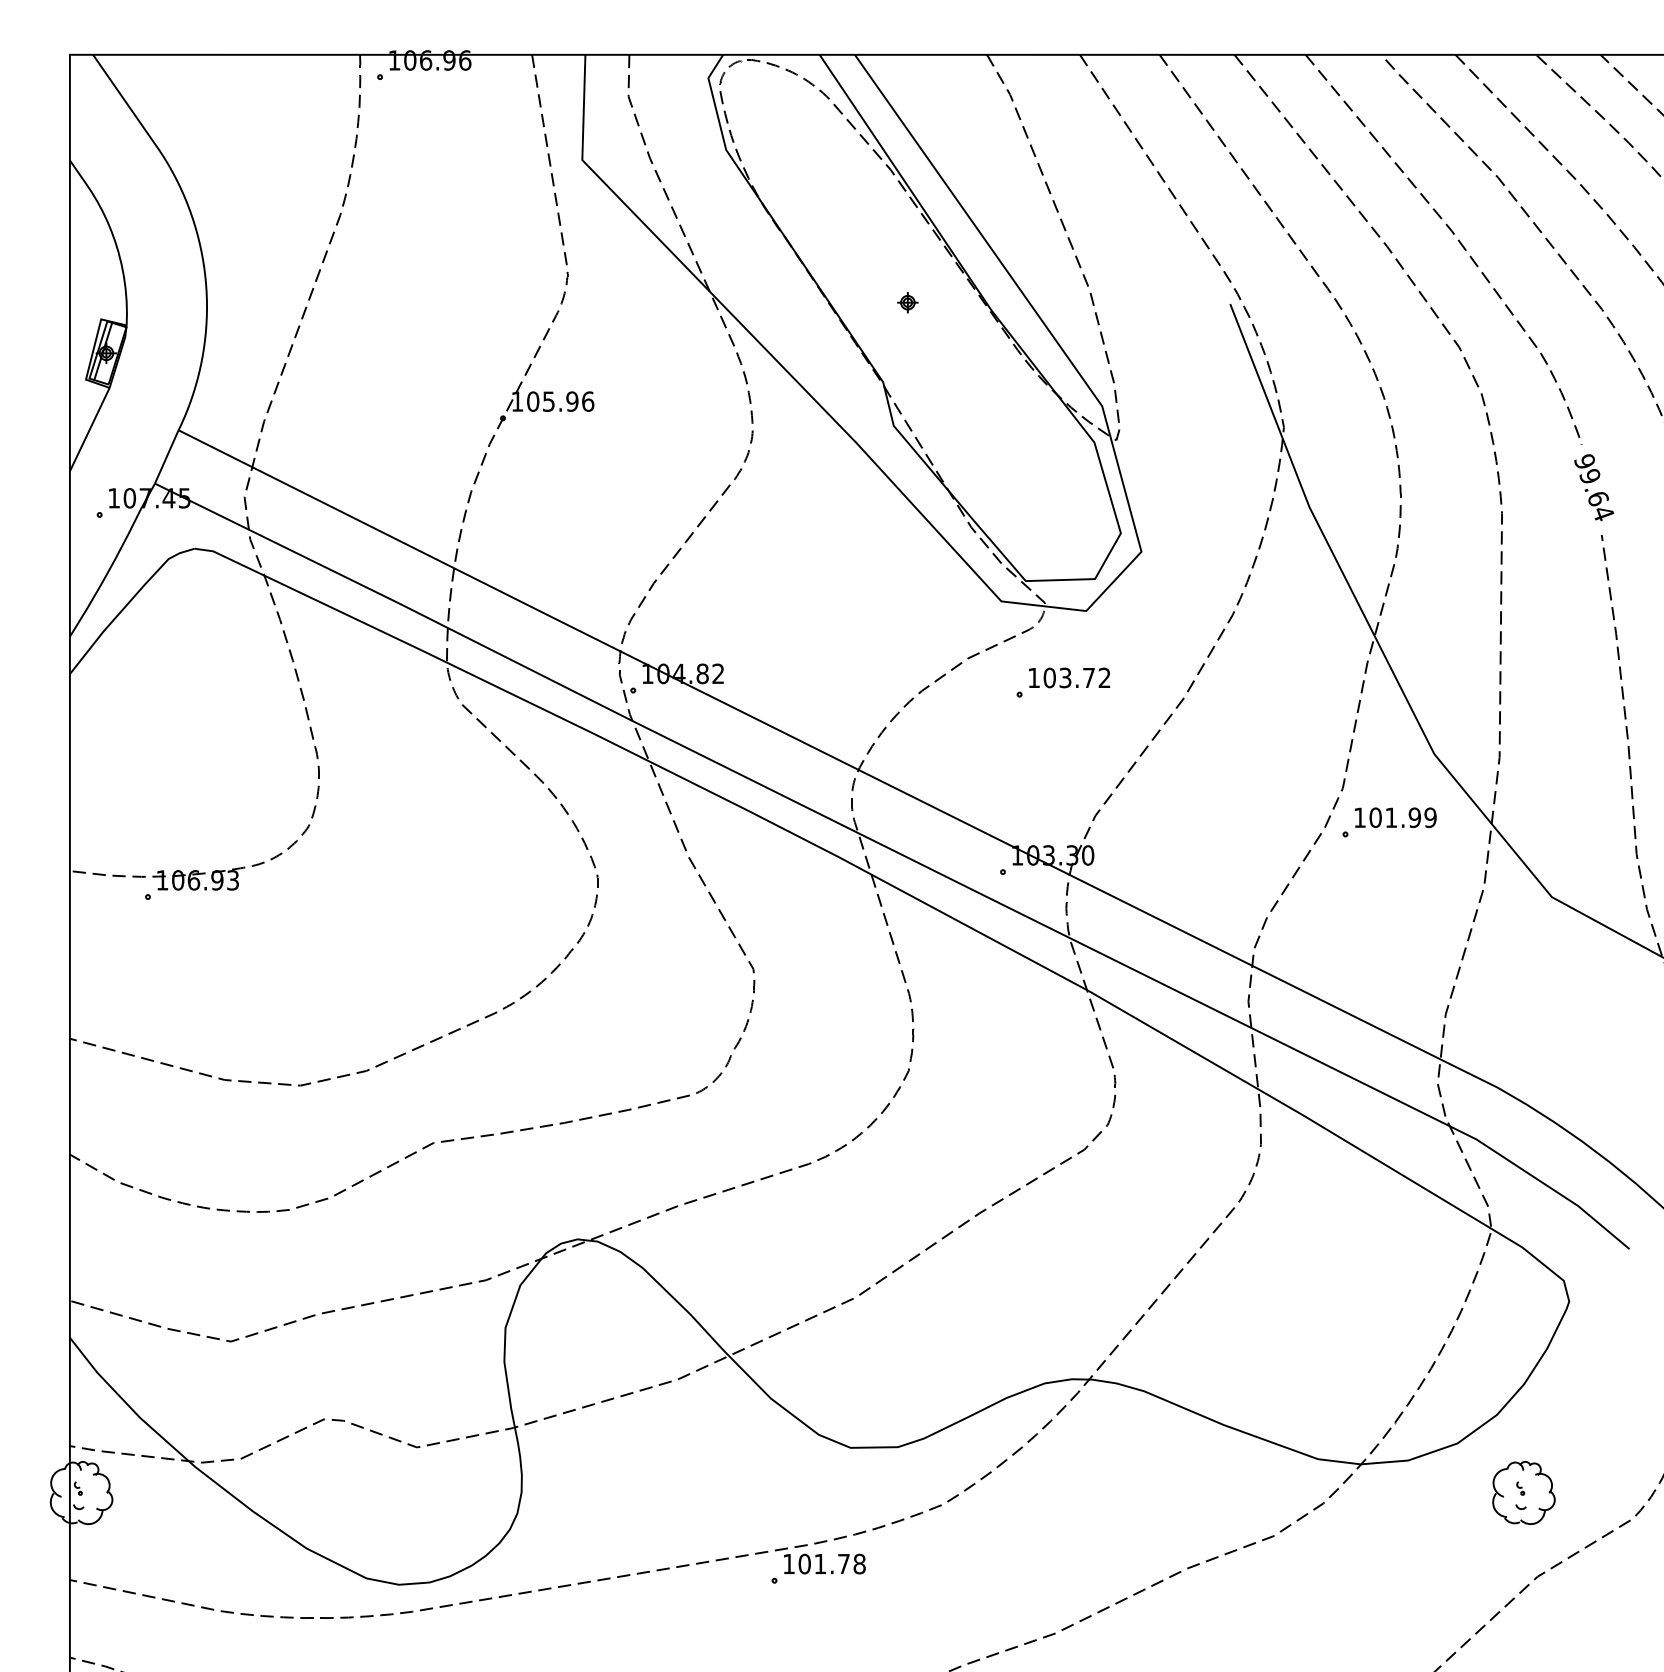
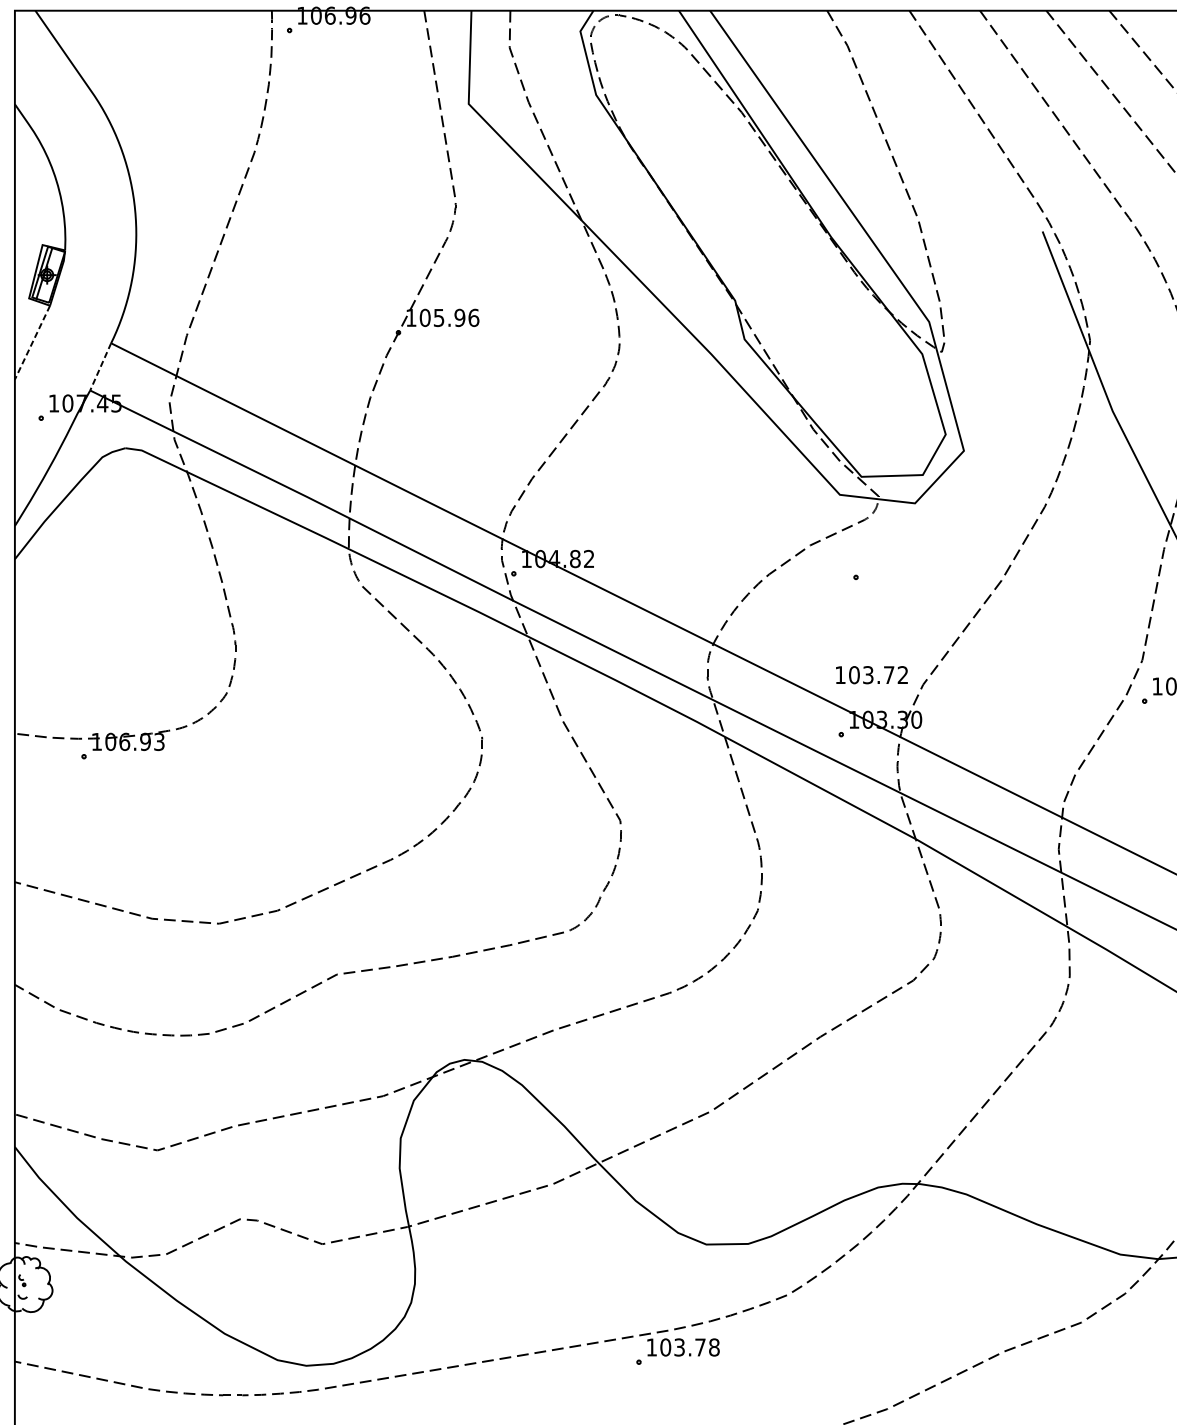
part: (907, 302) -> (756, 230), removed
line: (89, 430) -> (32, 343), solid -> dashed
line: (166, 456) -> (100, 366), solid -> dashed
text: (1069, 677) -> (871, 674), moved
text: (820, 1563) -> (679, 1346), 101.78 -> 103.78

